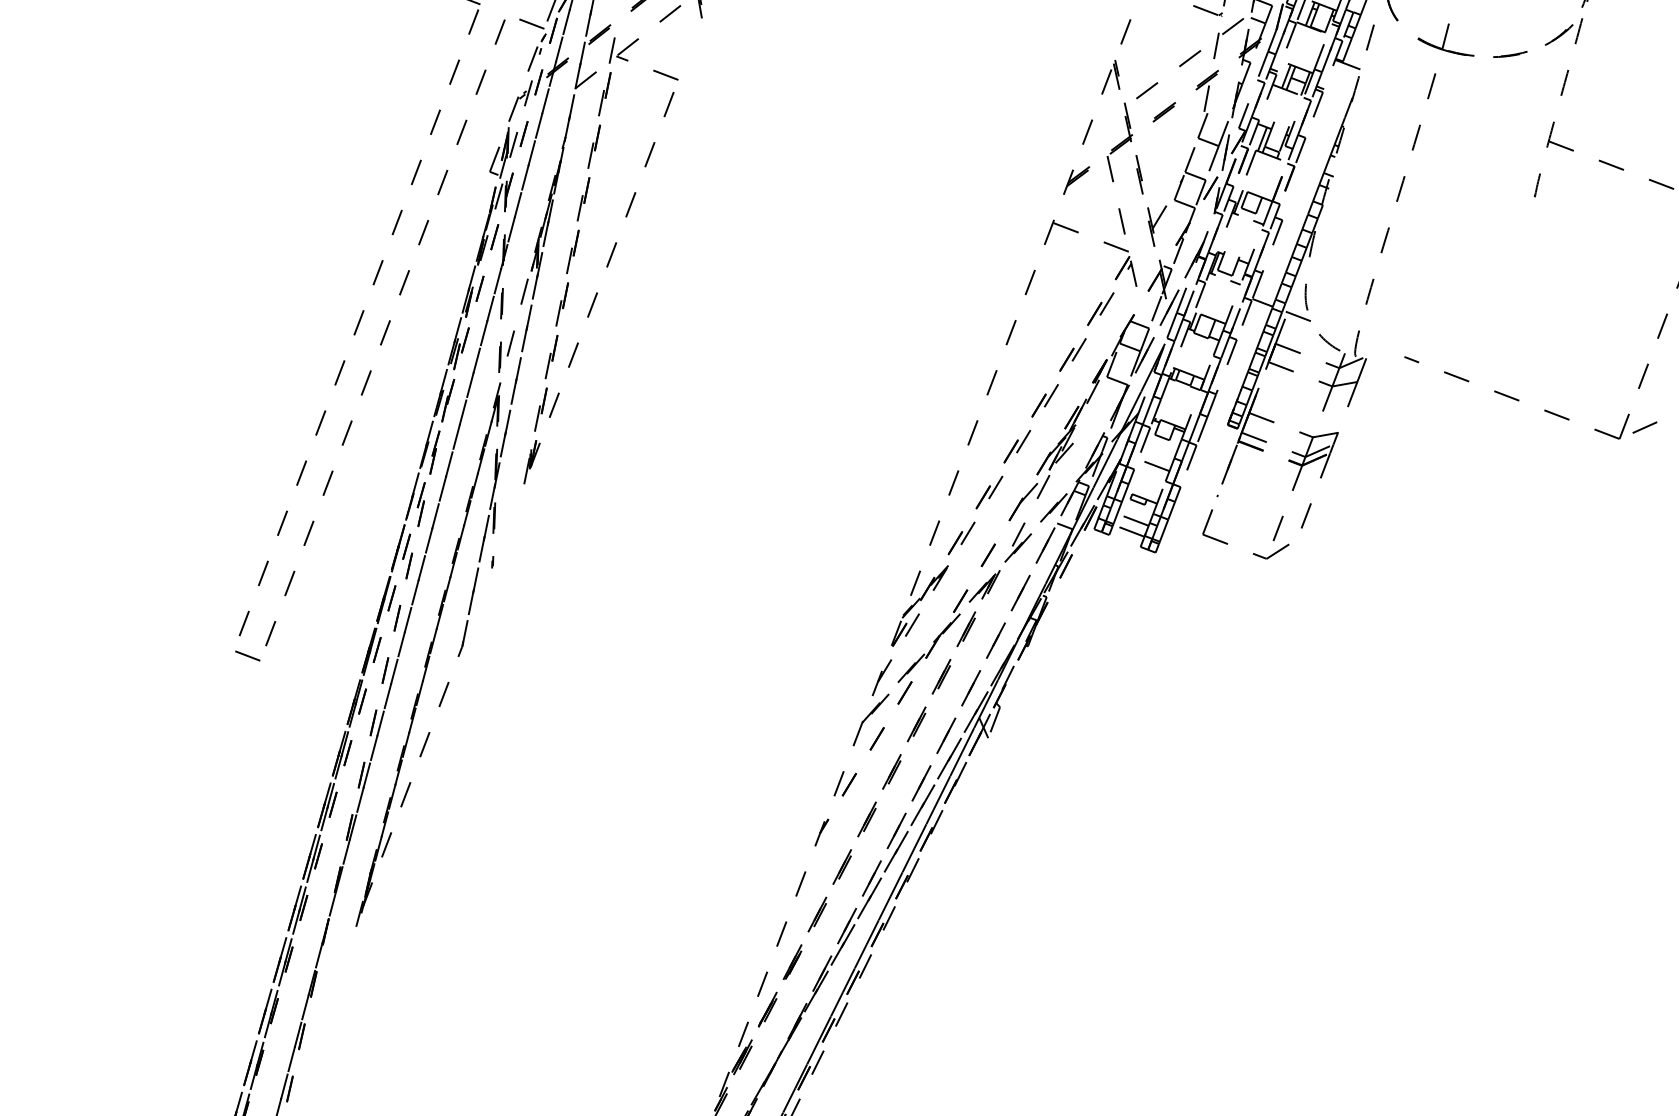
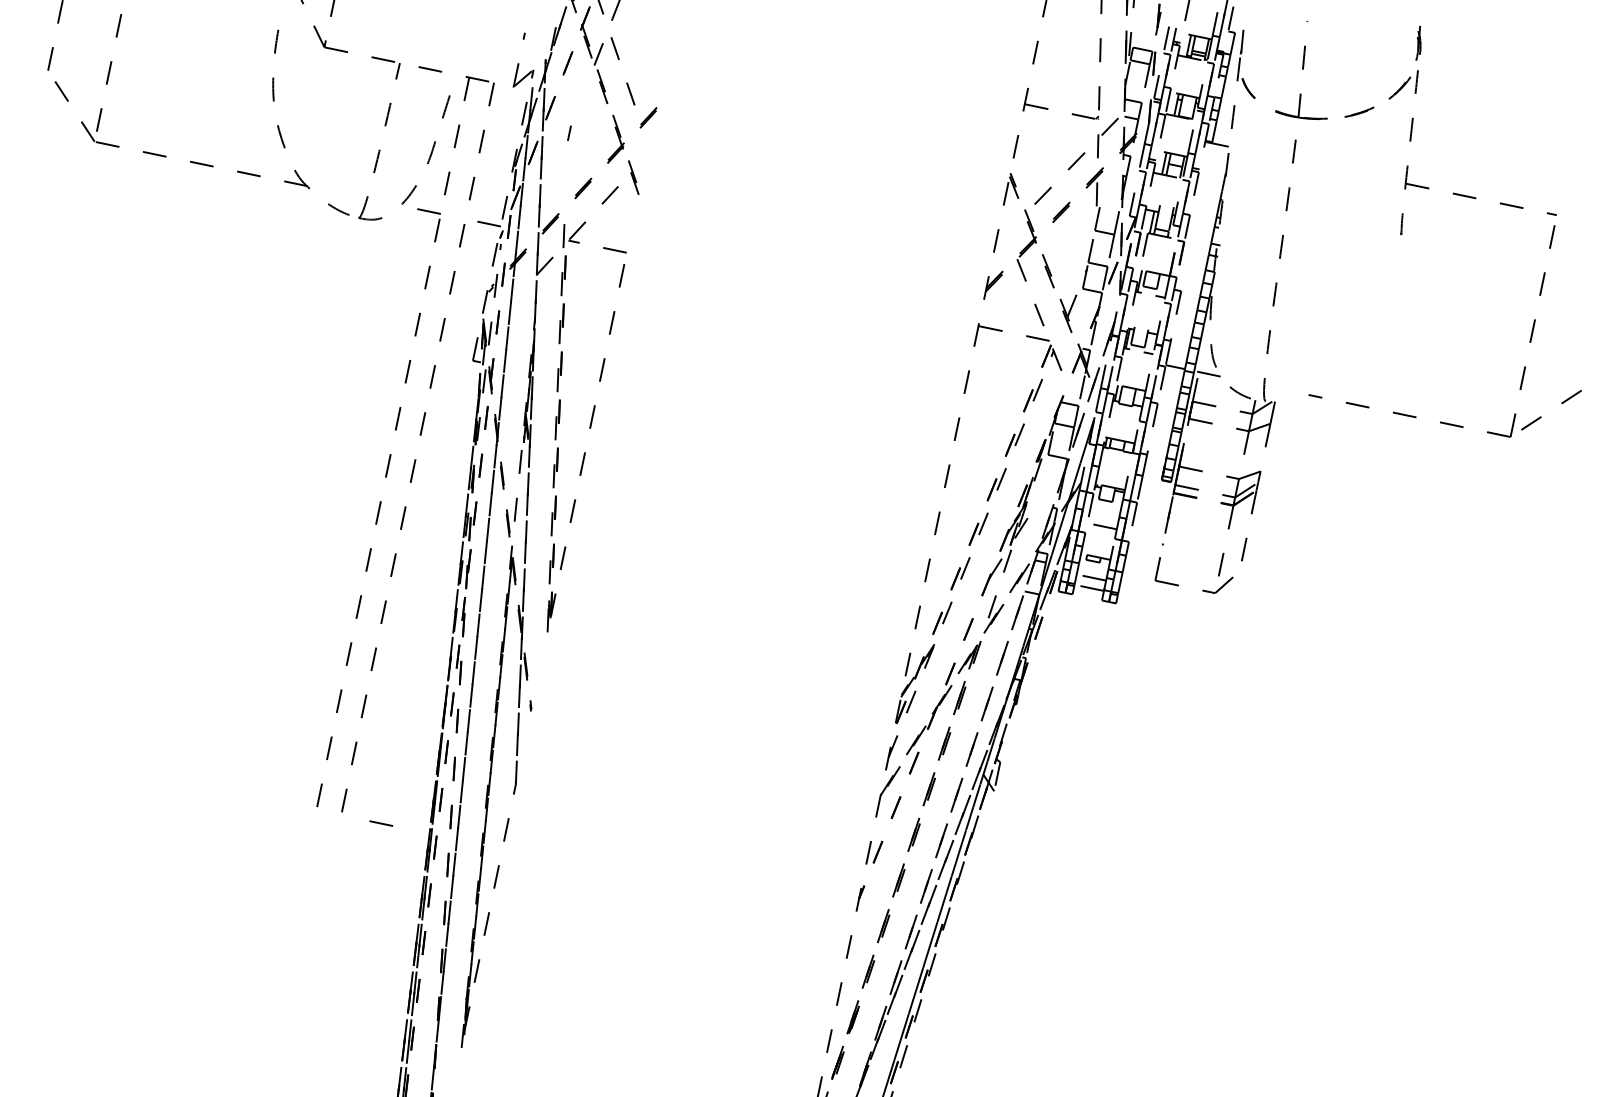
line: (248, 655) -> (381, 823), moved

